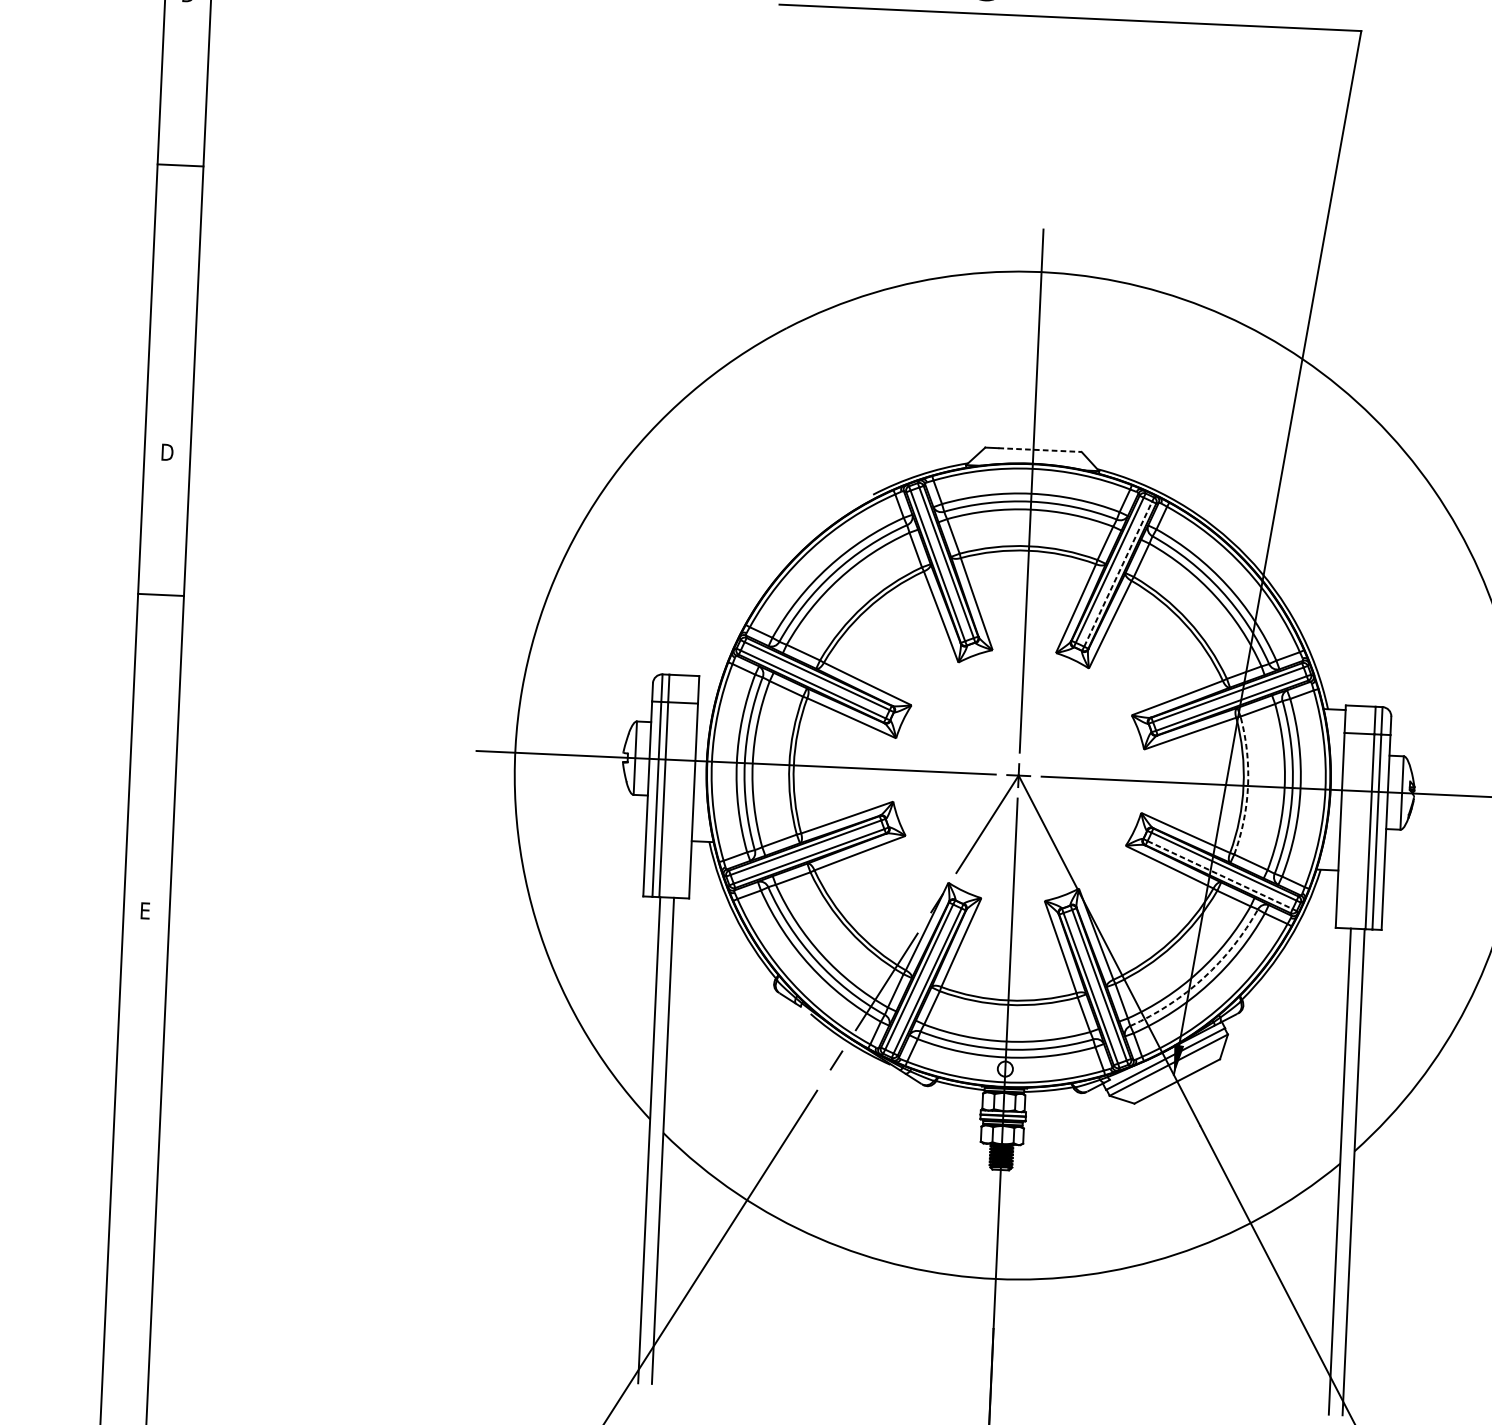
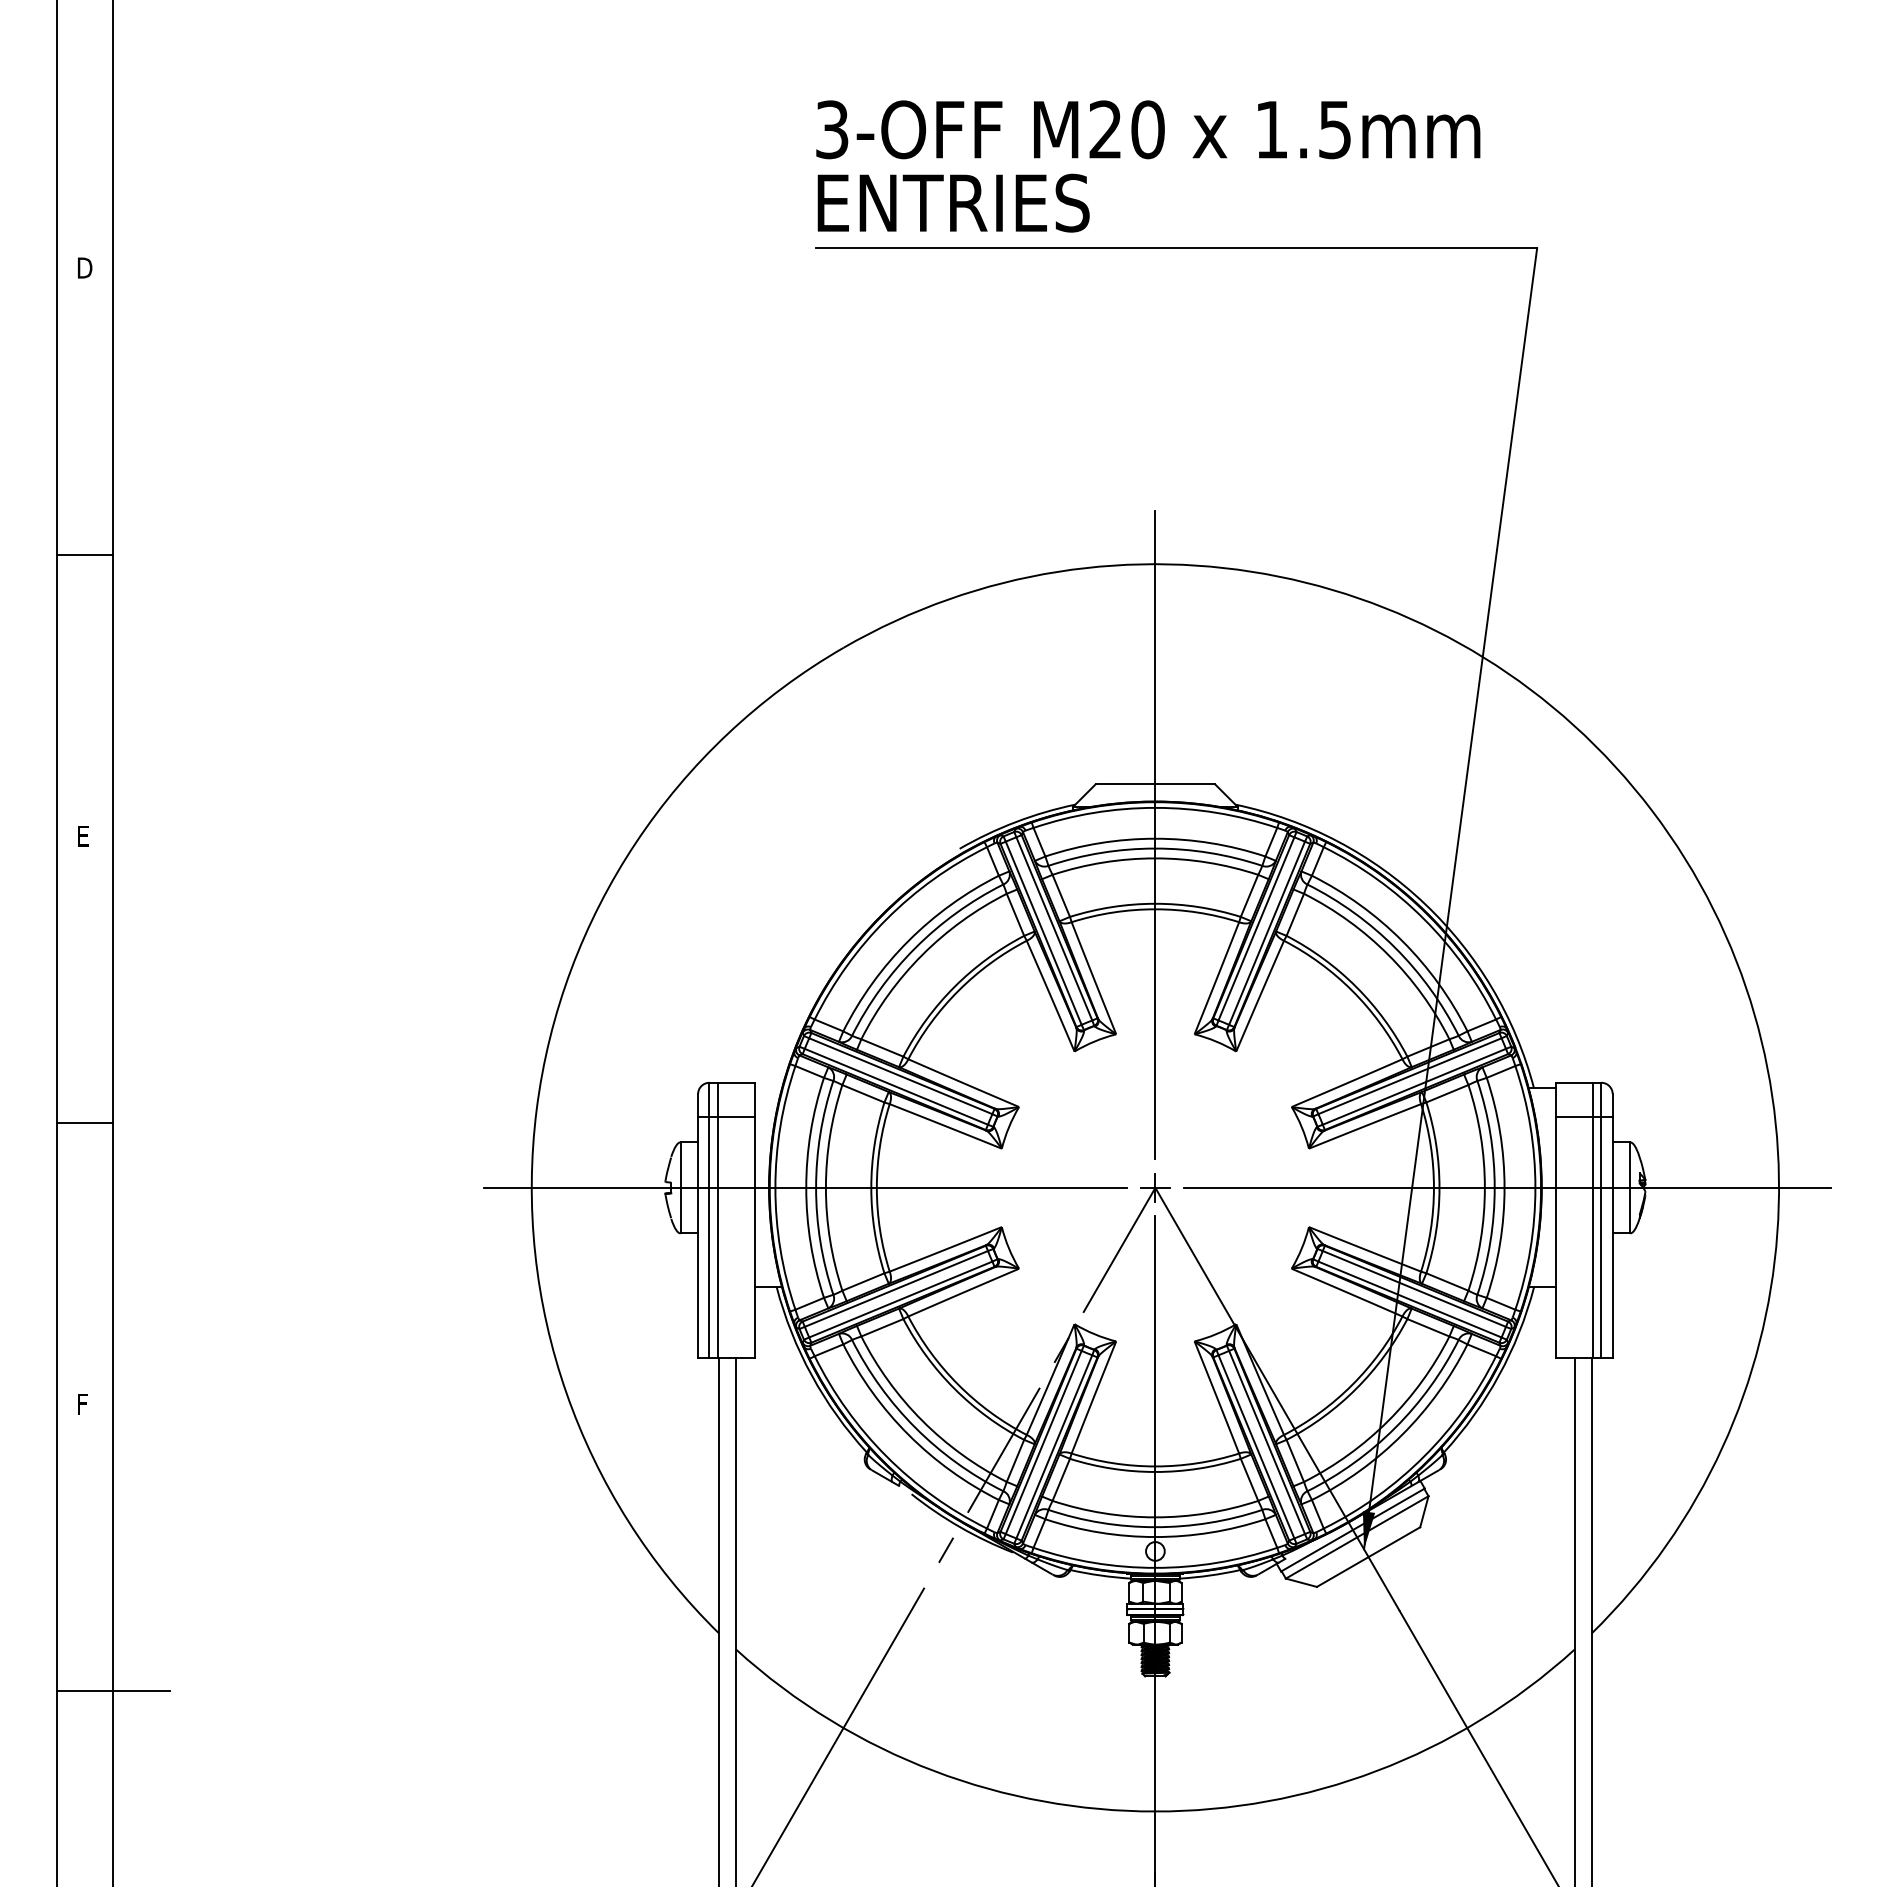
line: (180, 165) -> (84, 554), moved
line: (1040, 450) -> (1163, 784), dashed -> solid
text: (167, 451) -> (85, 835), D -> E
line: (1118, 573) -> (1267, 932), dashed -> solid
line: (160, 594) -> (84, 1122), moved
arc: (1248, 785) -> (1439, 1187), dashed -> solid
line: (1220, 875) -> (1410, 1299), dashed -> solid
text: (146, 911) -> (84, 1404), E -> F
arc: (1203, 977) -> (1395, 1427), dashed -> solid
line: (159, 1143) -> (113, 1690), added

